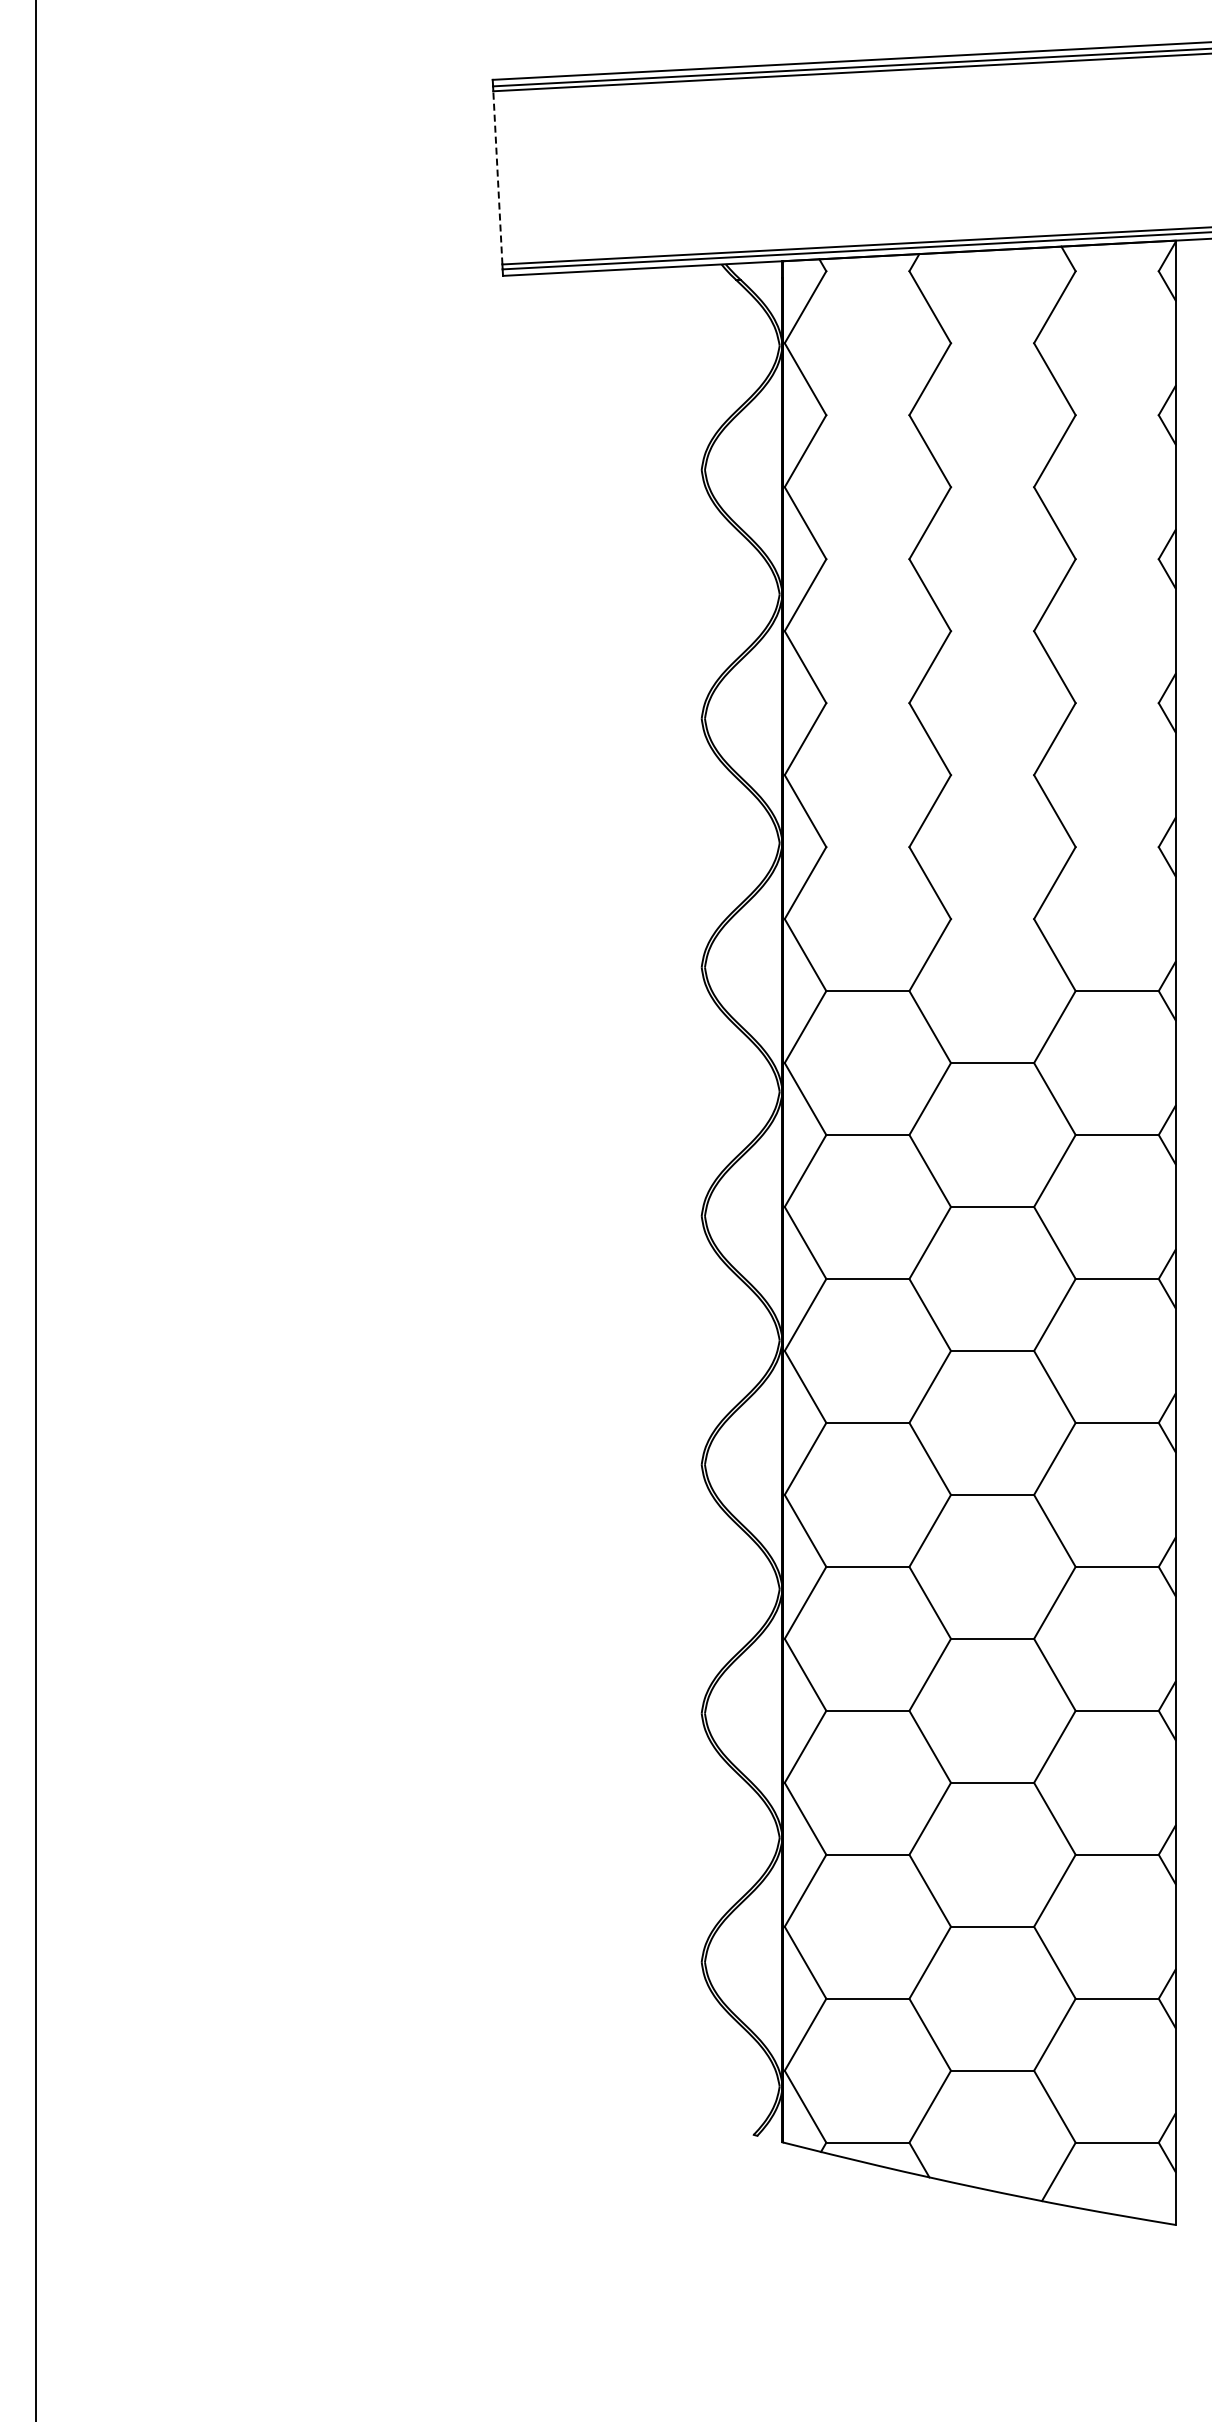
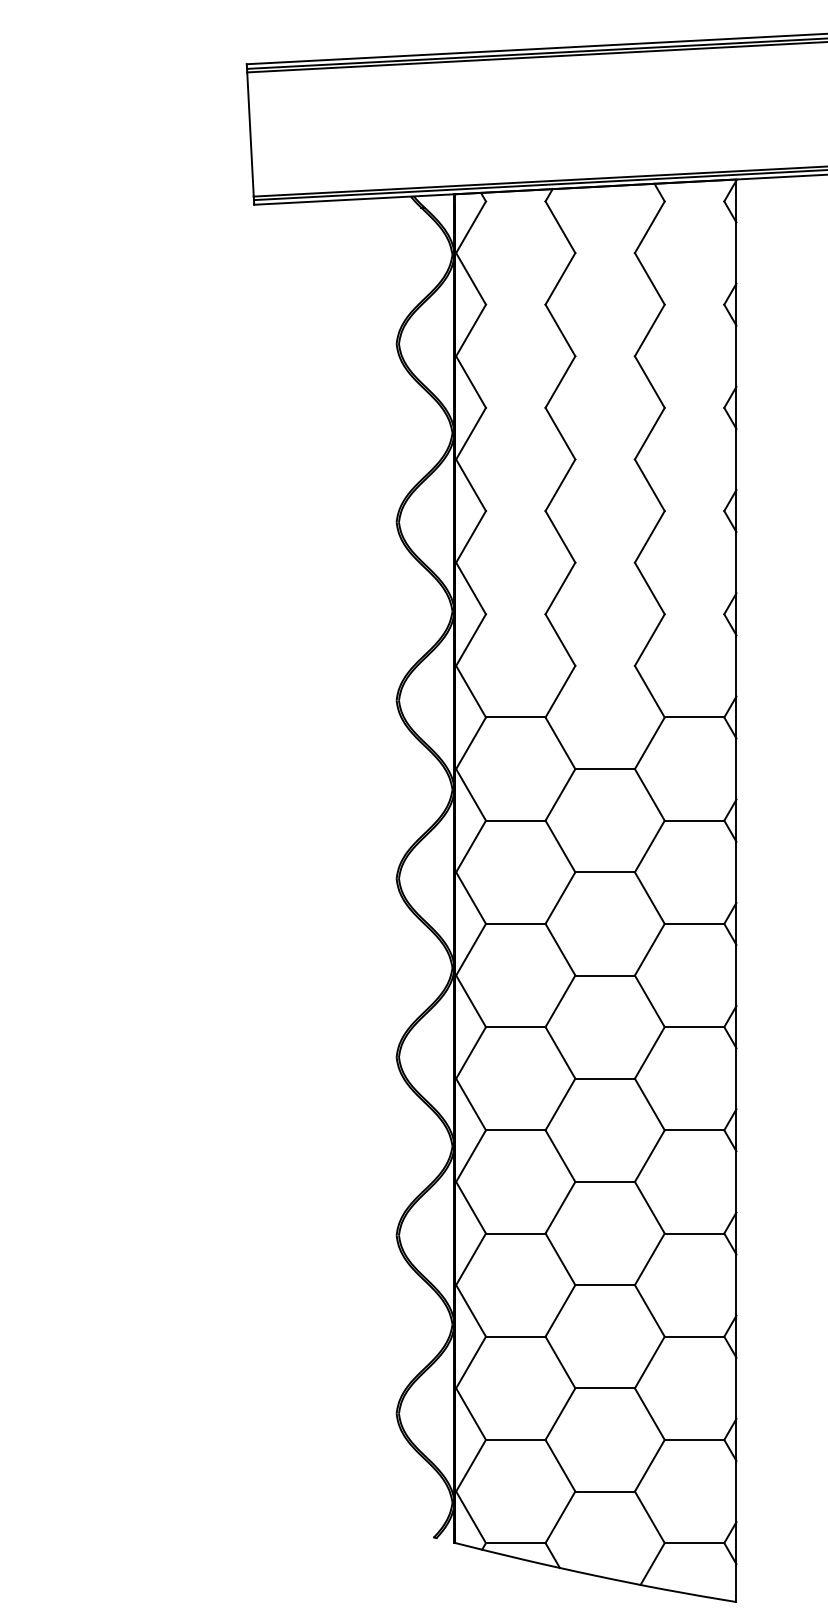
line: (497, 177) -> (250, 134), dashed -> solid

